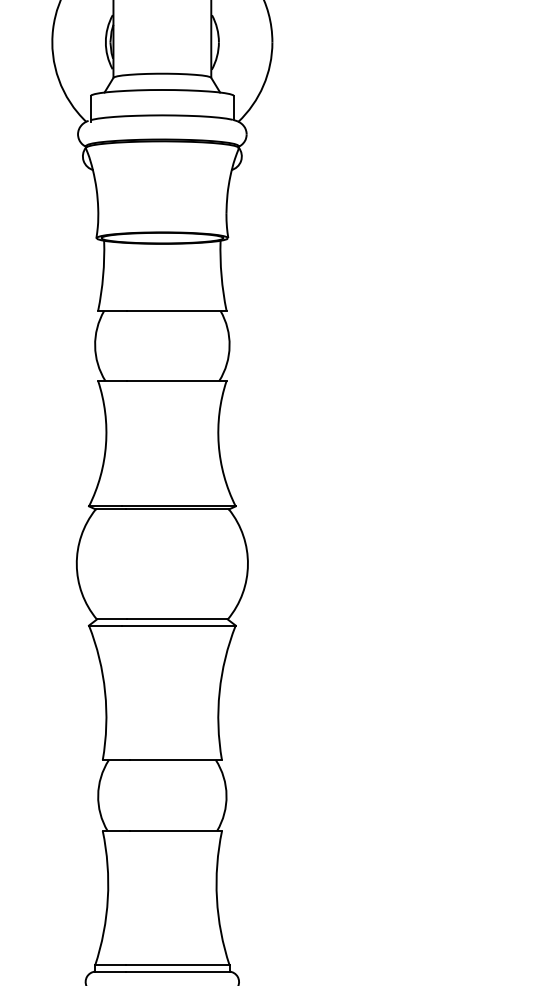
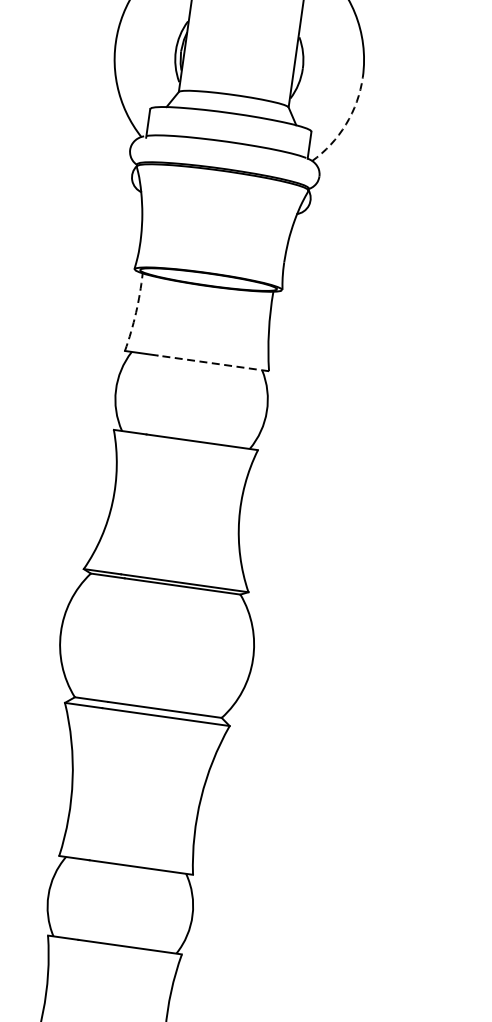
arc: (263, 85) -> (346, 124), solid -> dashed
arc: (103, 275) -> (136, 312), solid -> dashed
line: (176, 310) -> (212, 363), solid -> dashed

